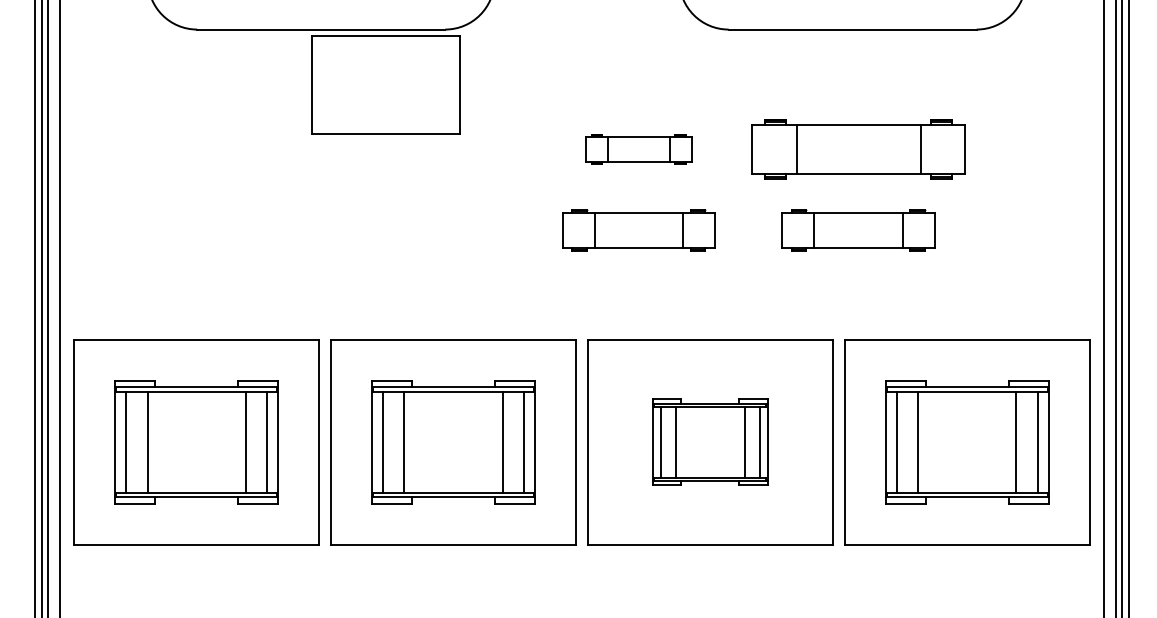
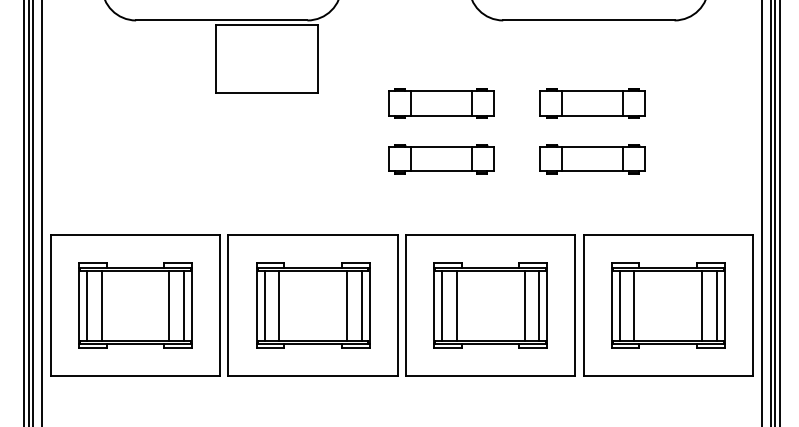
part: (639, 149) -> (441, 103), size x1.43
part: (857, 149) -> (592, 103), size x0.71
part: (710, 442) -> (490, 305), size x1.43

